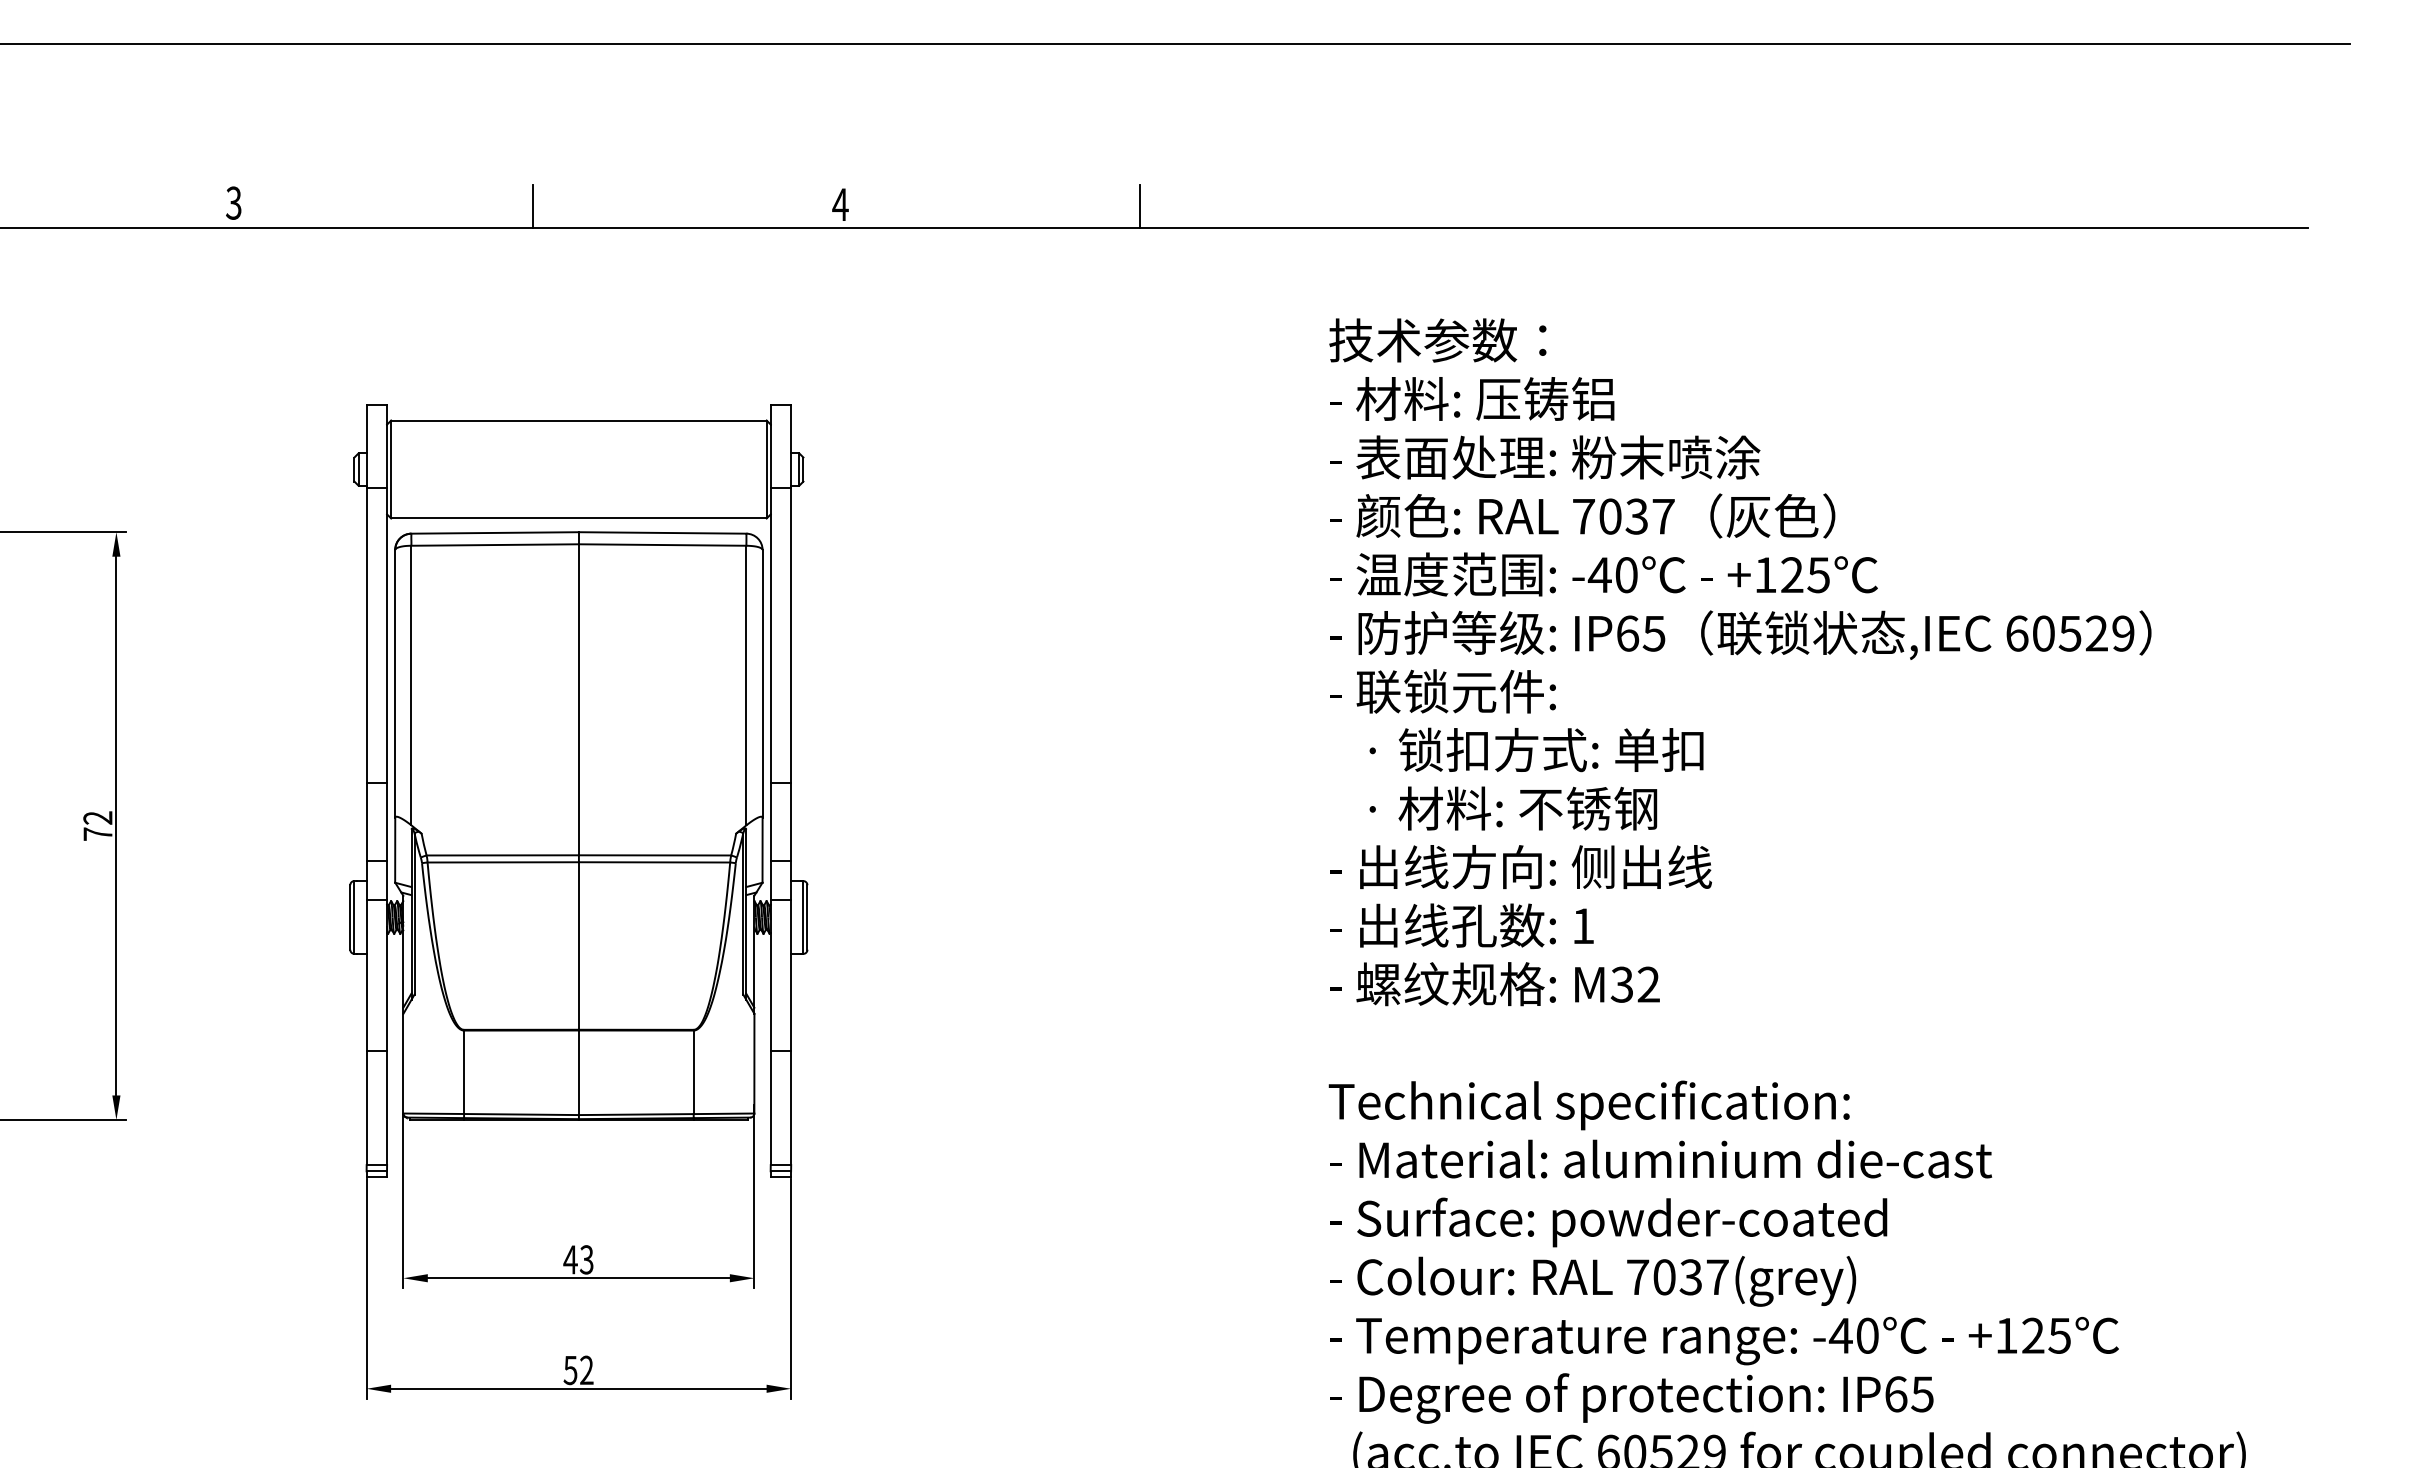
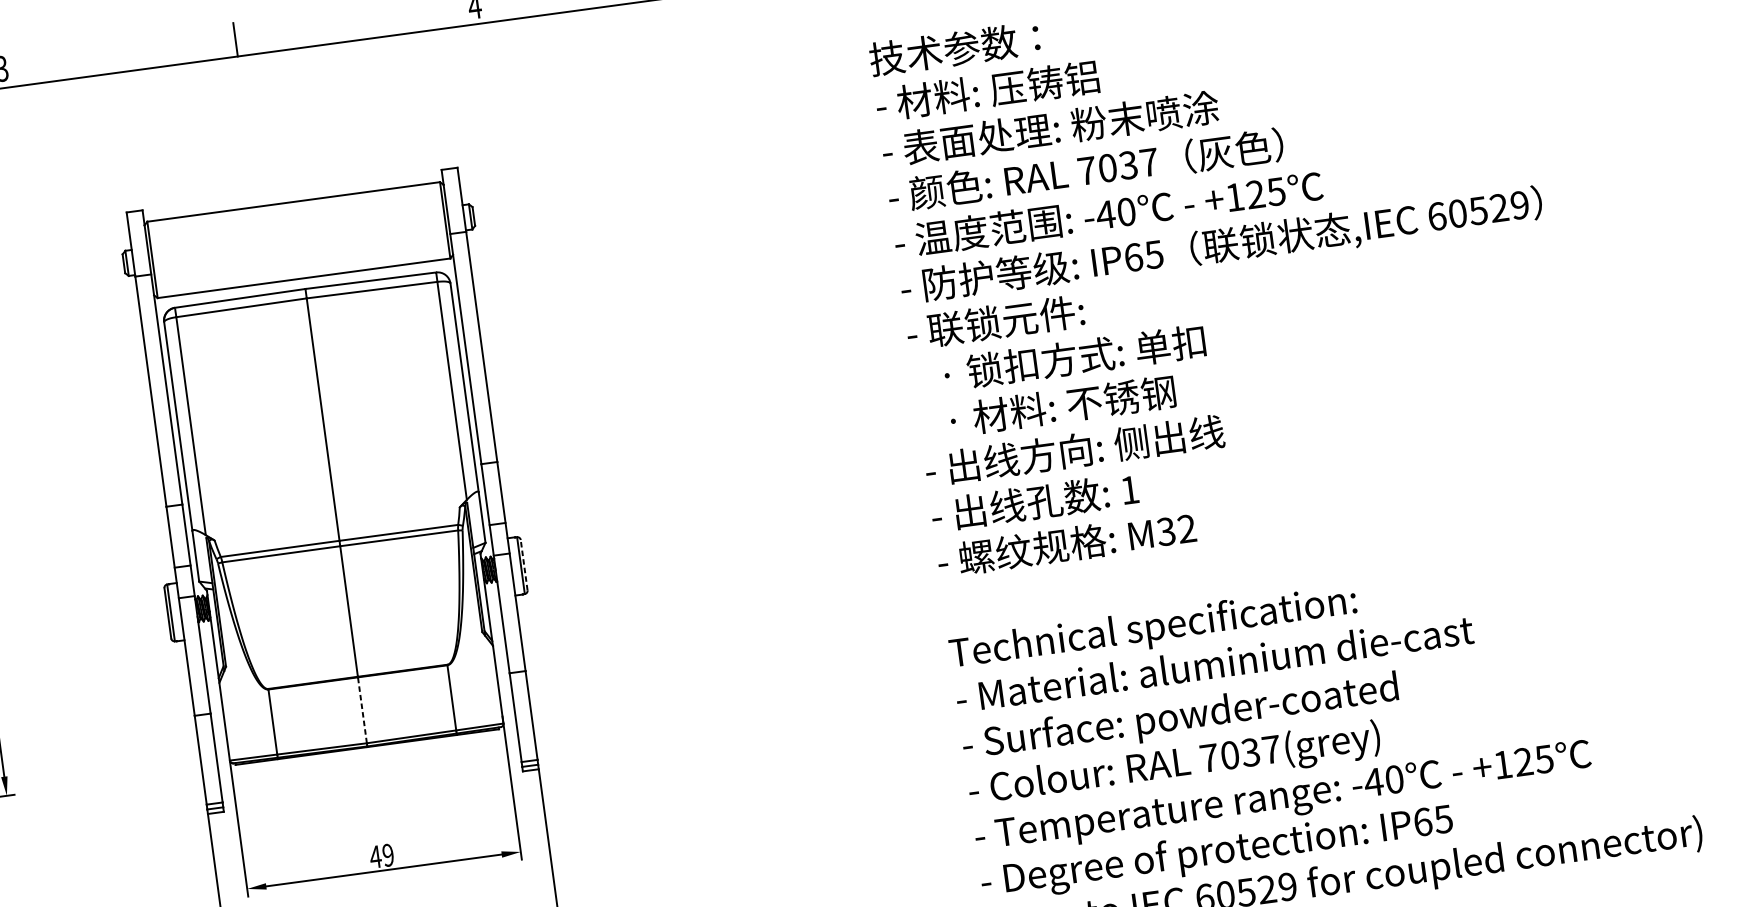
line: (807, 916) -> (524, 564), solid -> dashed
line: (578, 1072) -> (362, 710), solid -> dashed
text: (586, 1259) -> (388, 855), 43 -> 49

